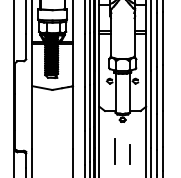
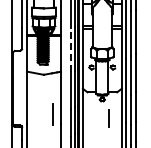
line: (84, 59) -> (70, 49), solid -> dashed
line: (114, 152) -> (52, 114), moved
line: (130, 154) -> (108, 118), moved

